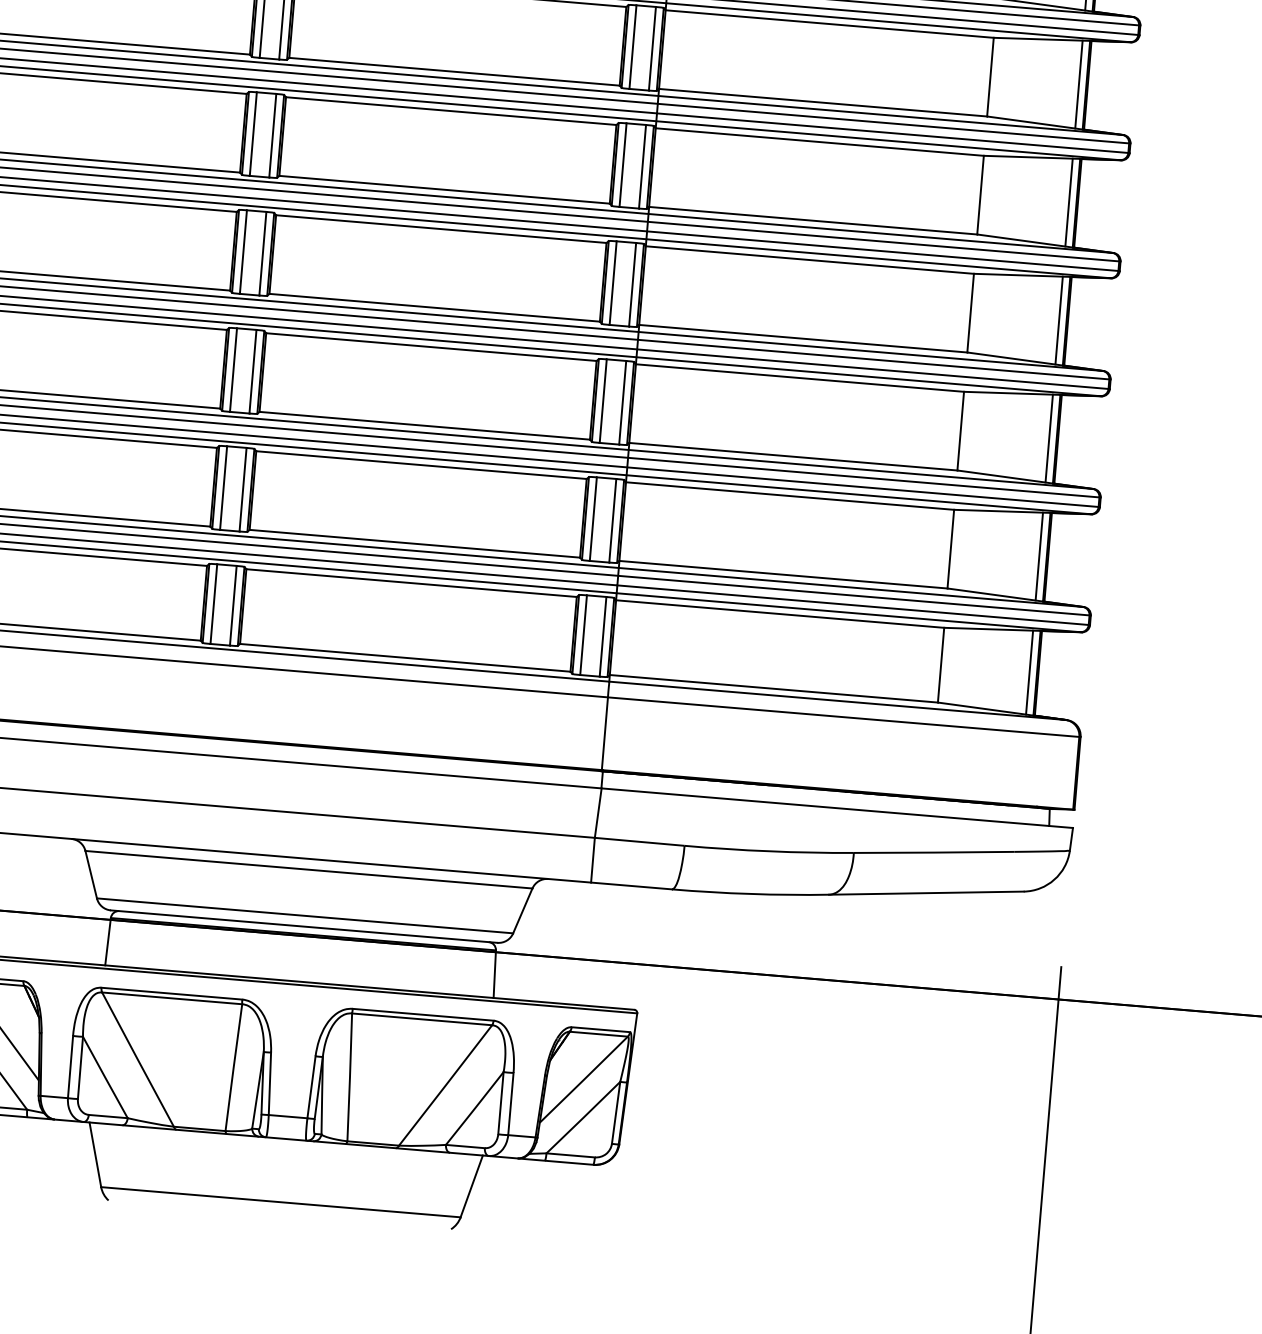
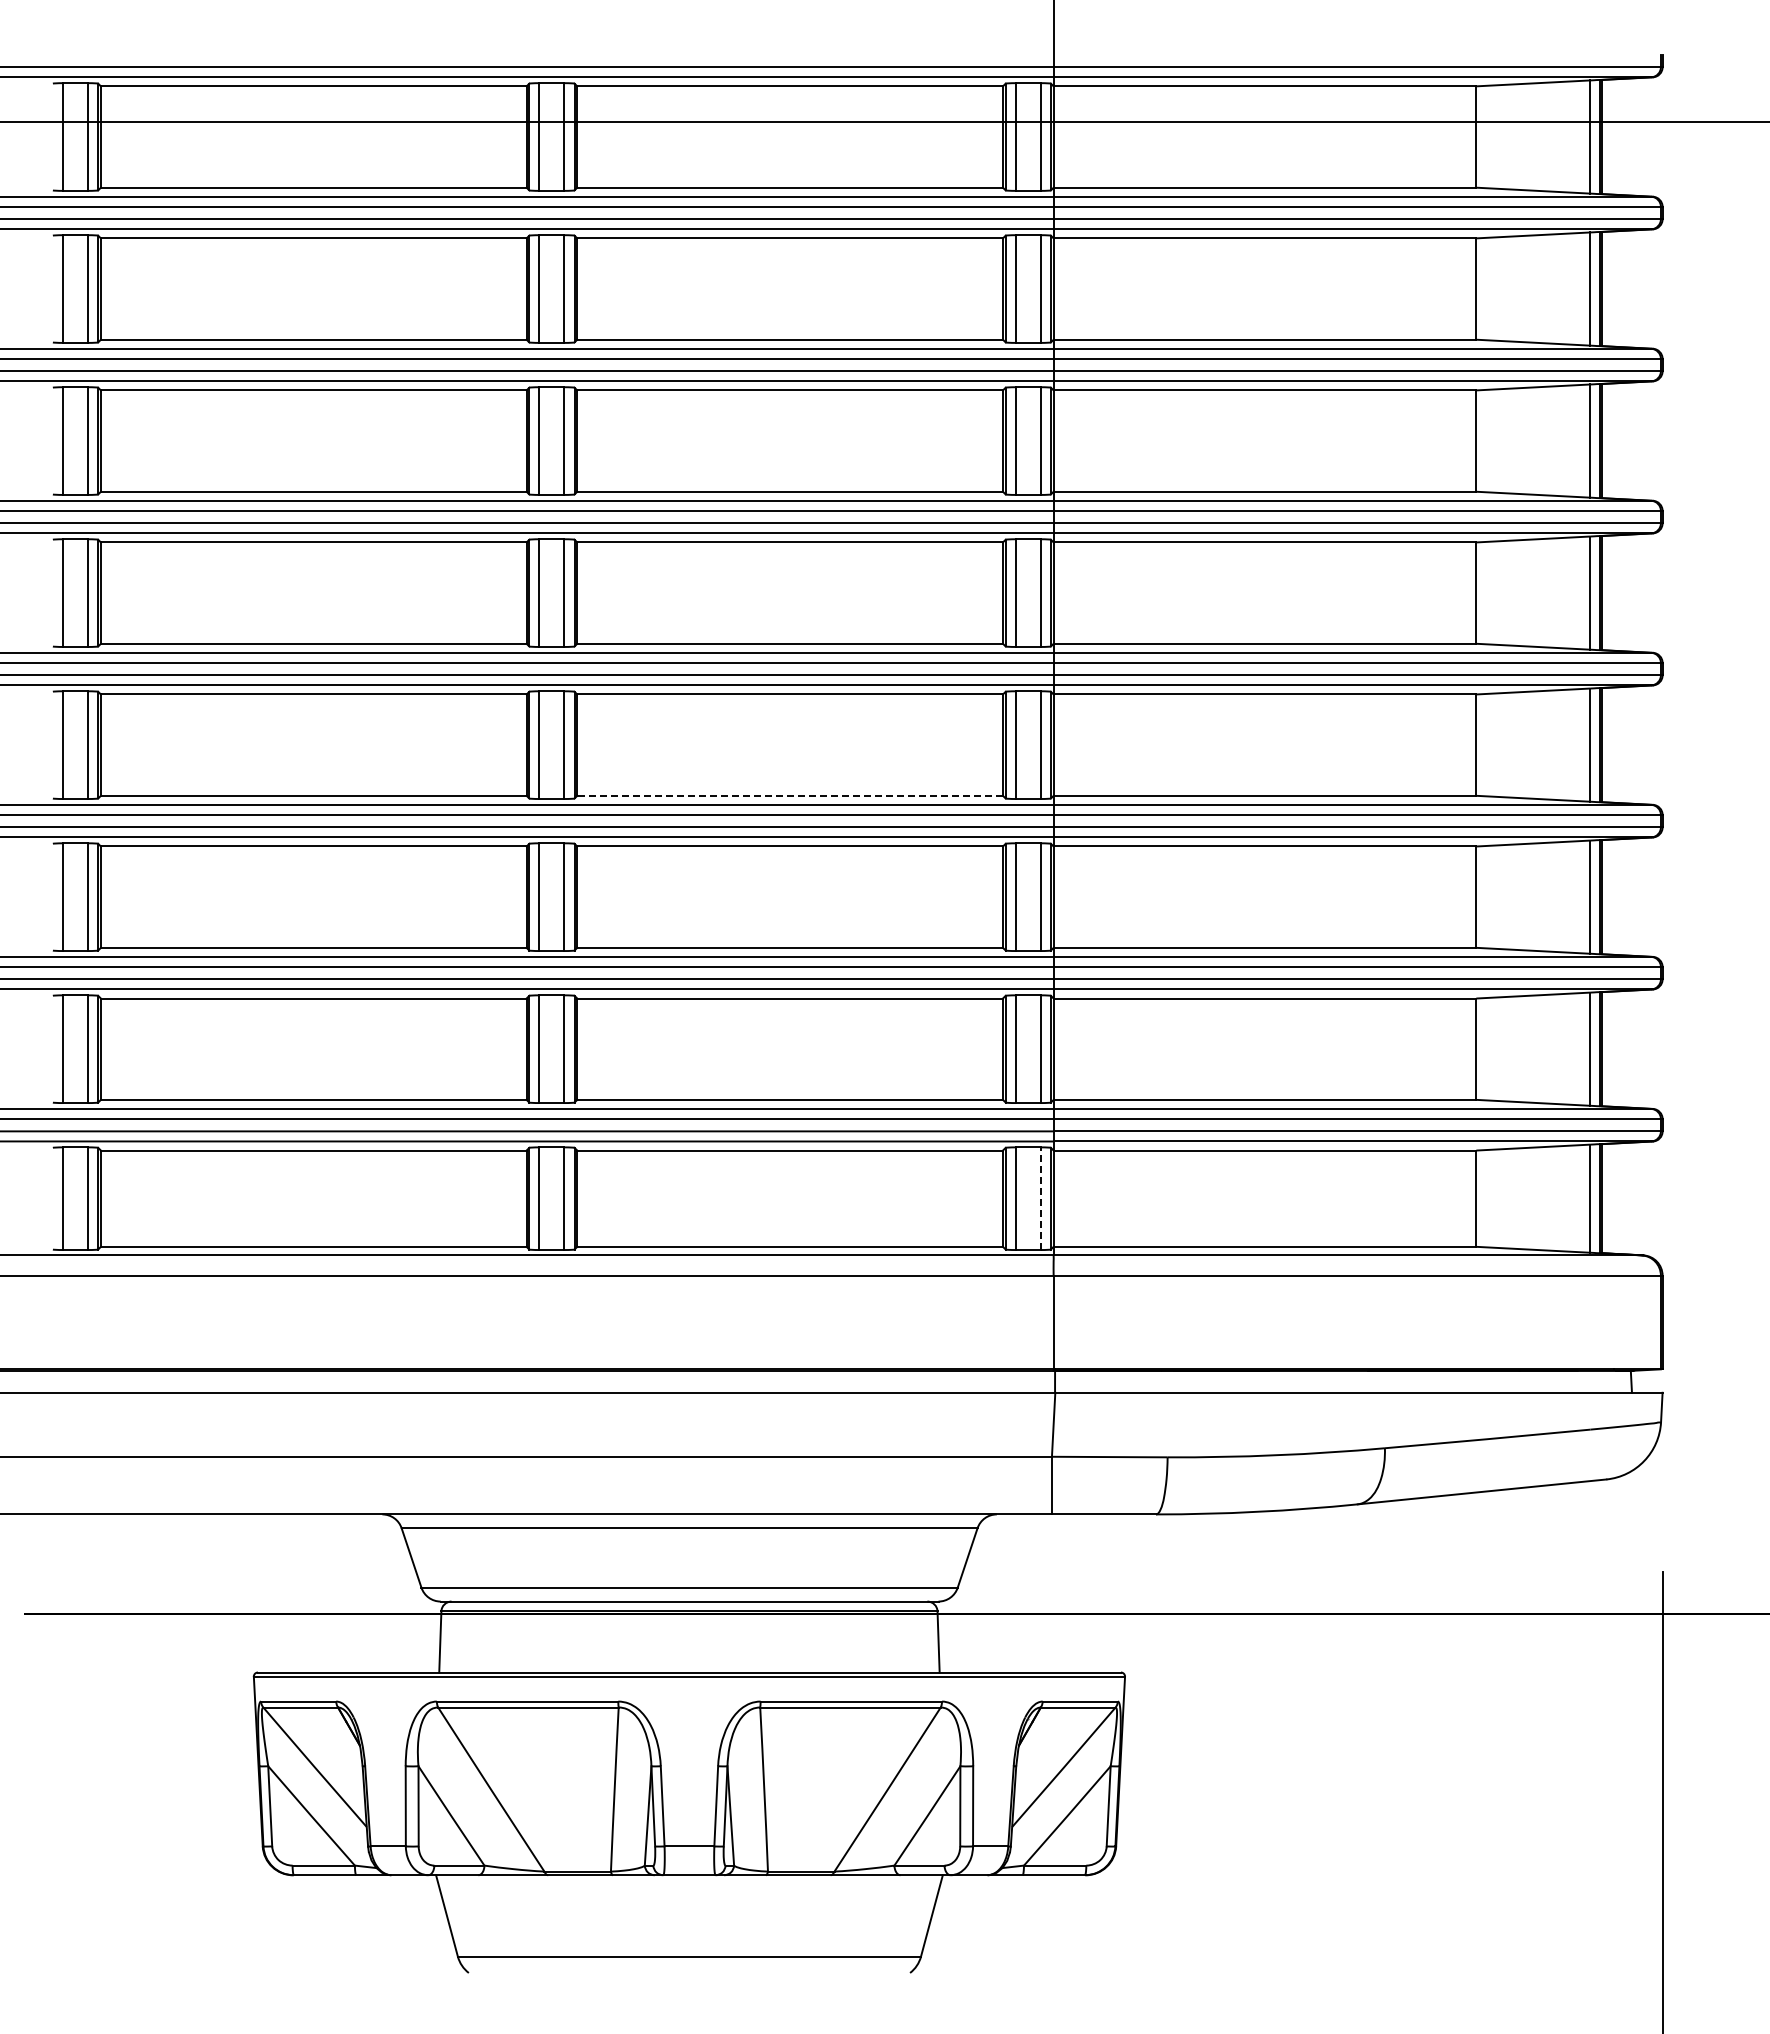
line: (435, 307) -> (790, 795), solid -> dashed
line: (602, 636) -> (1040, 1198), solid -> dashed

